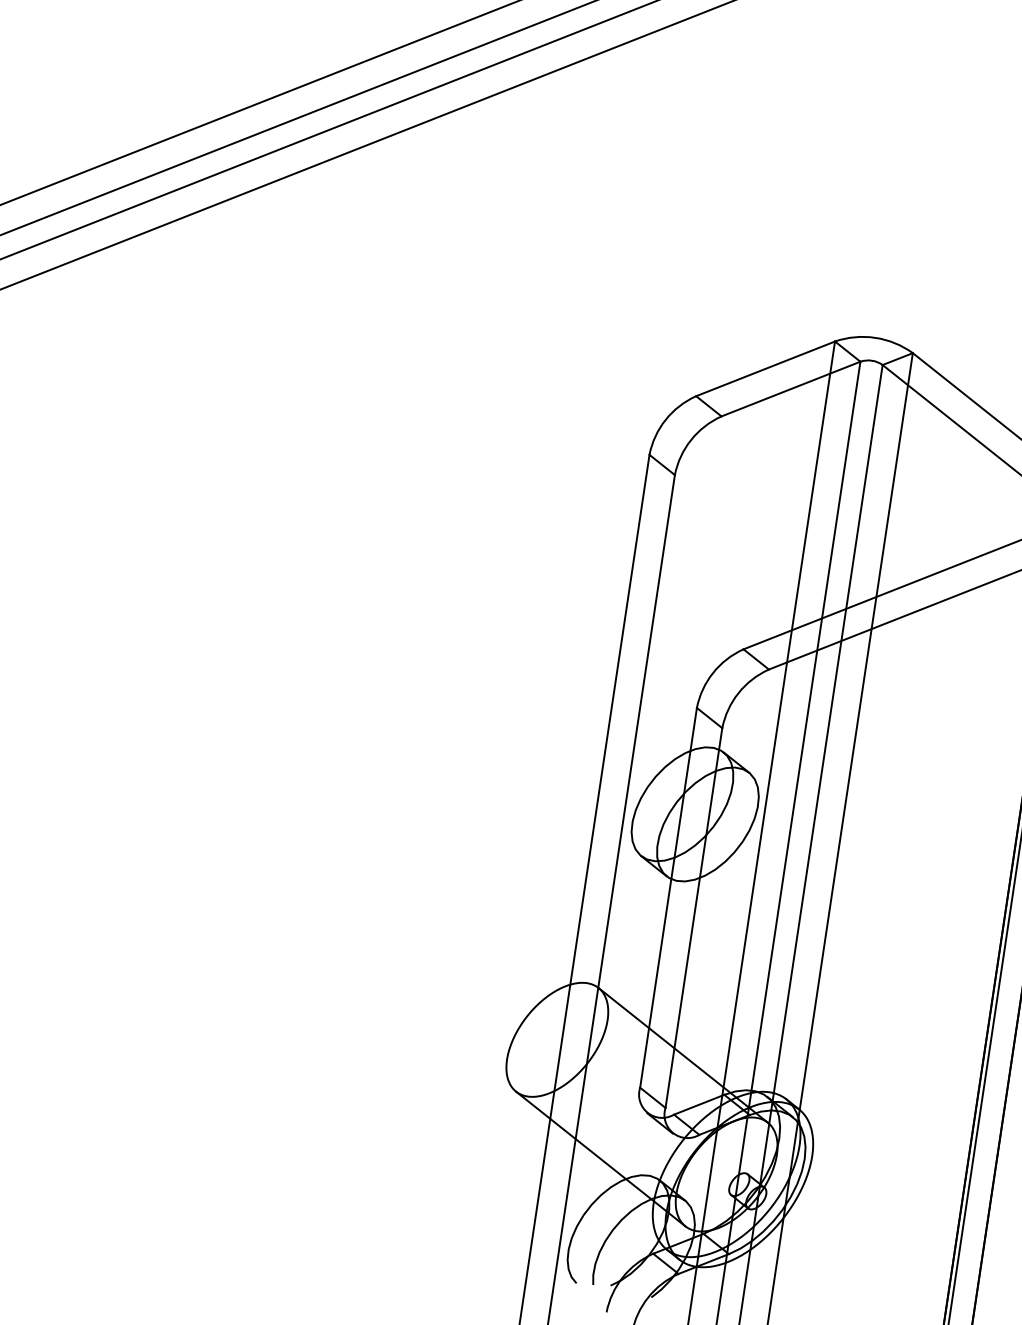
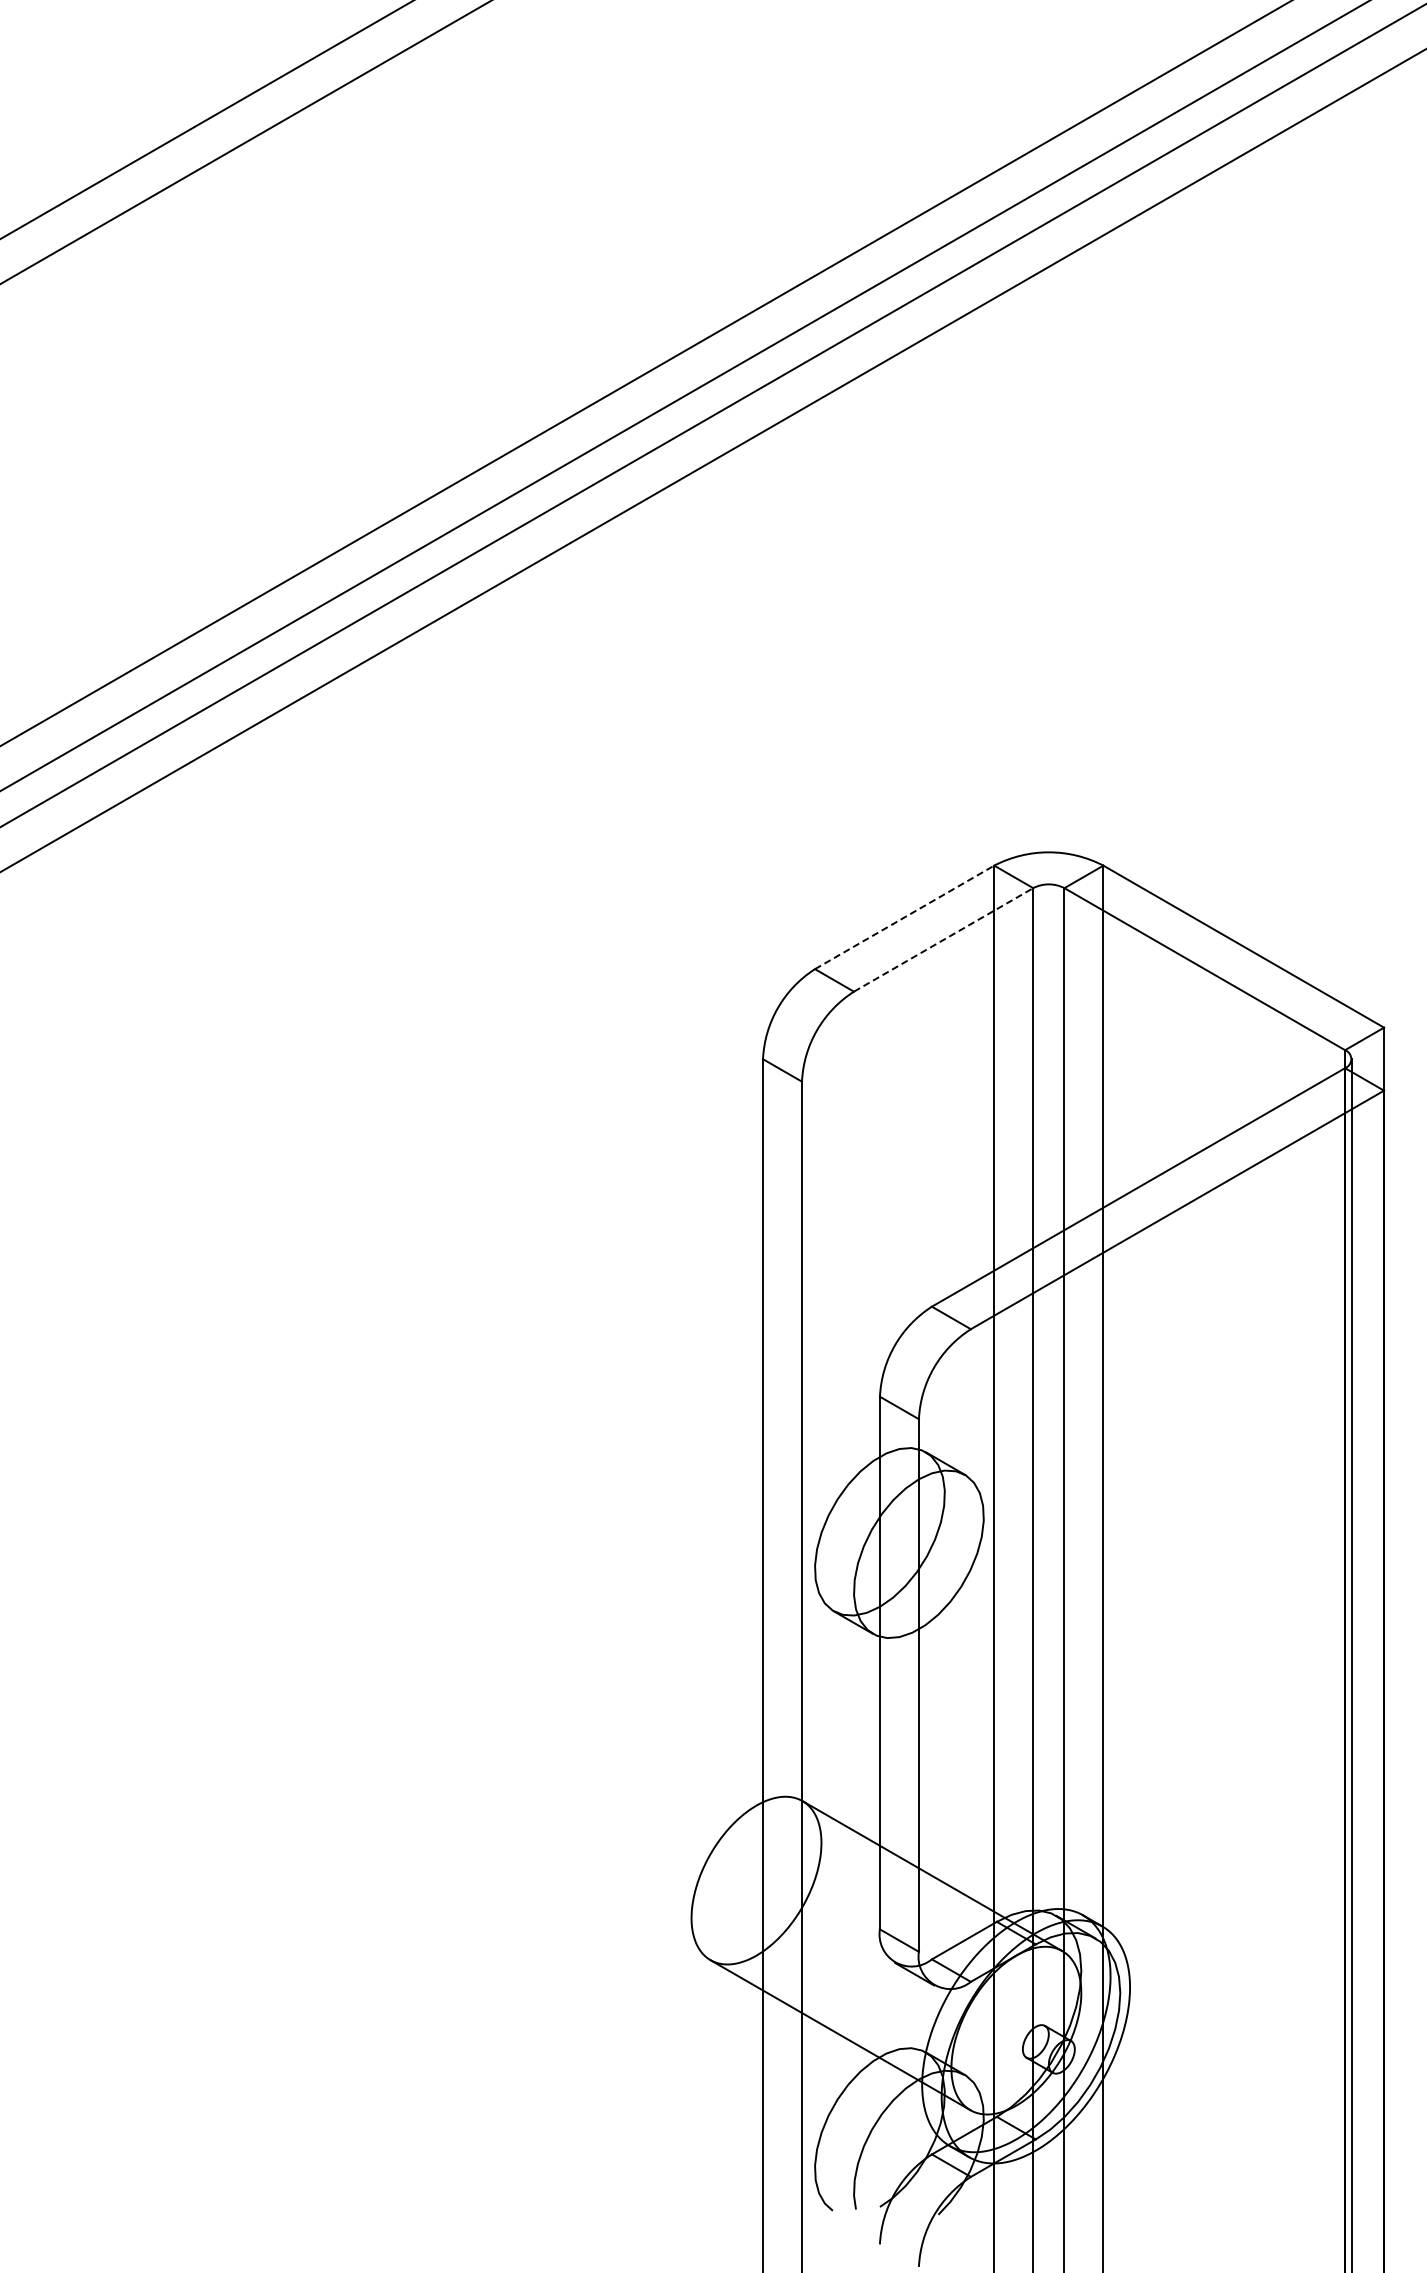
line: (765, 368) -> (904, 917), solid -> dashed
line: (790, 388) -> (943, 939), solid -> dashed

